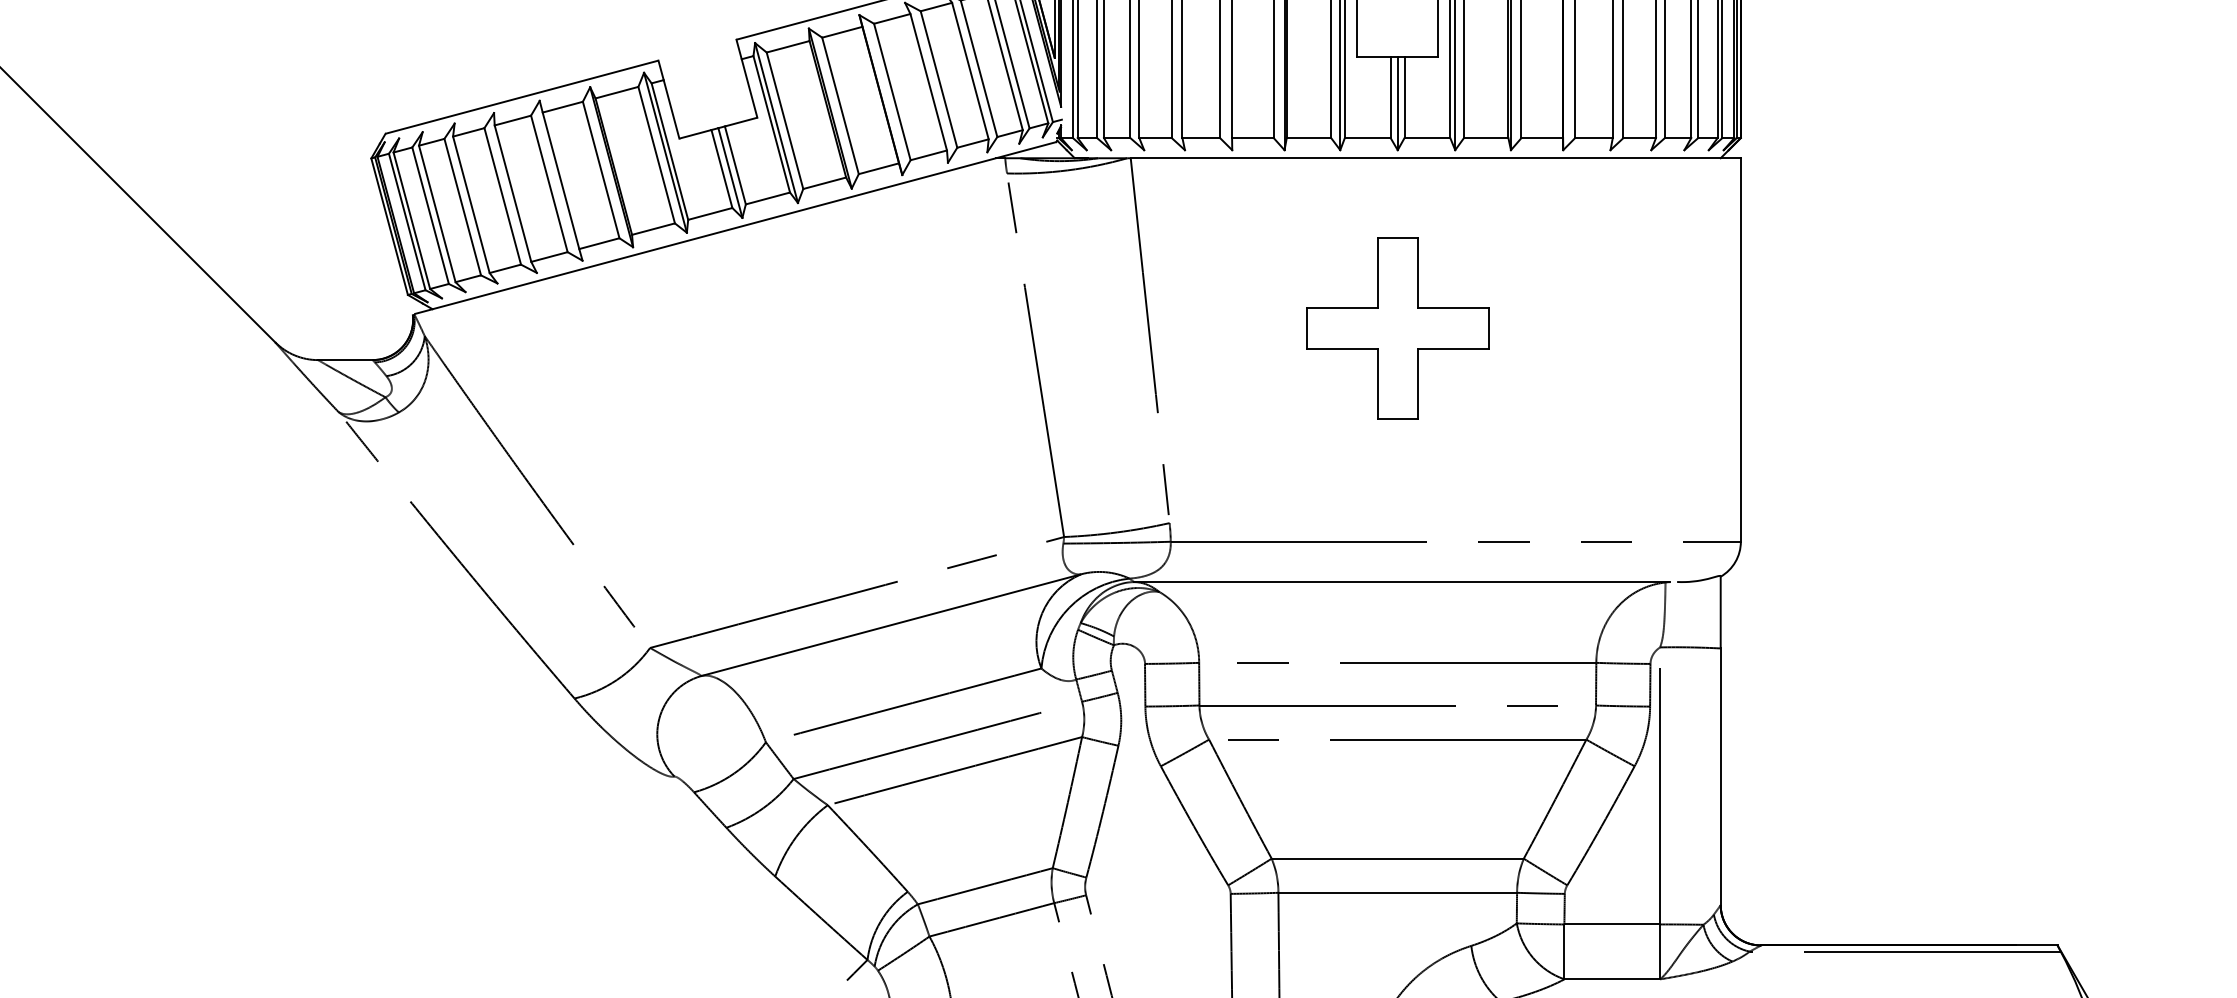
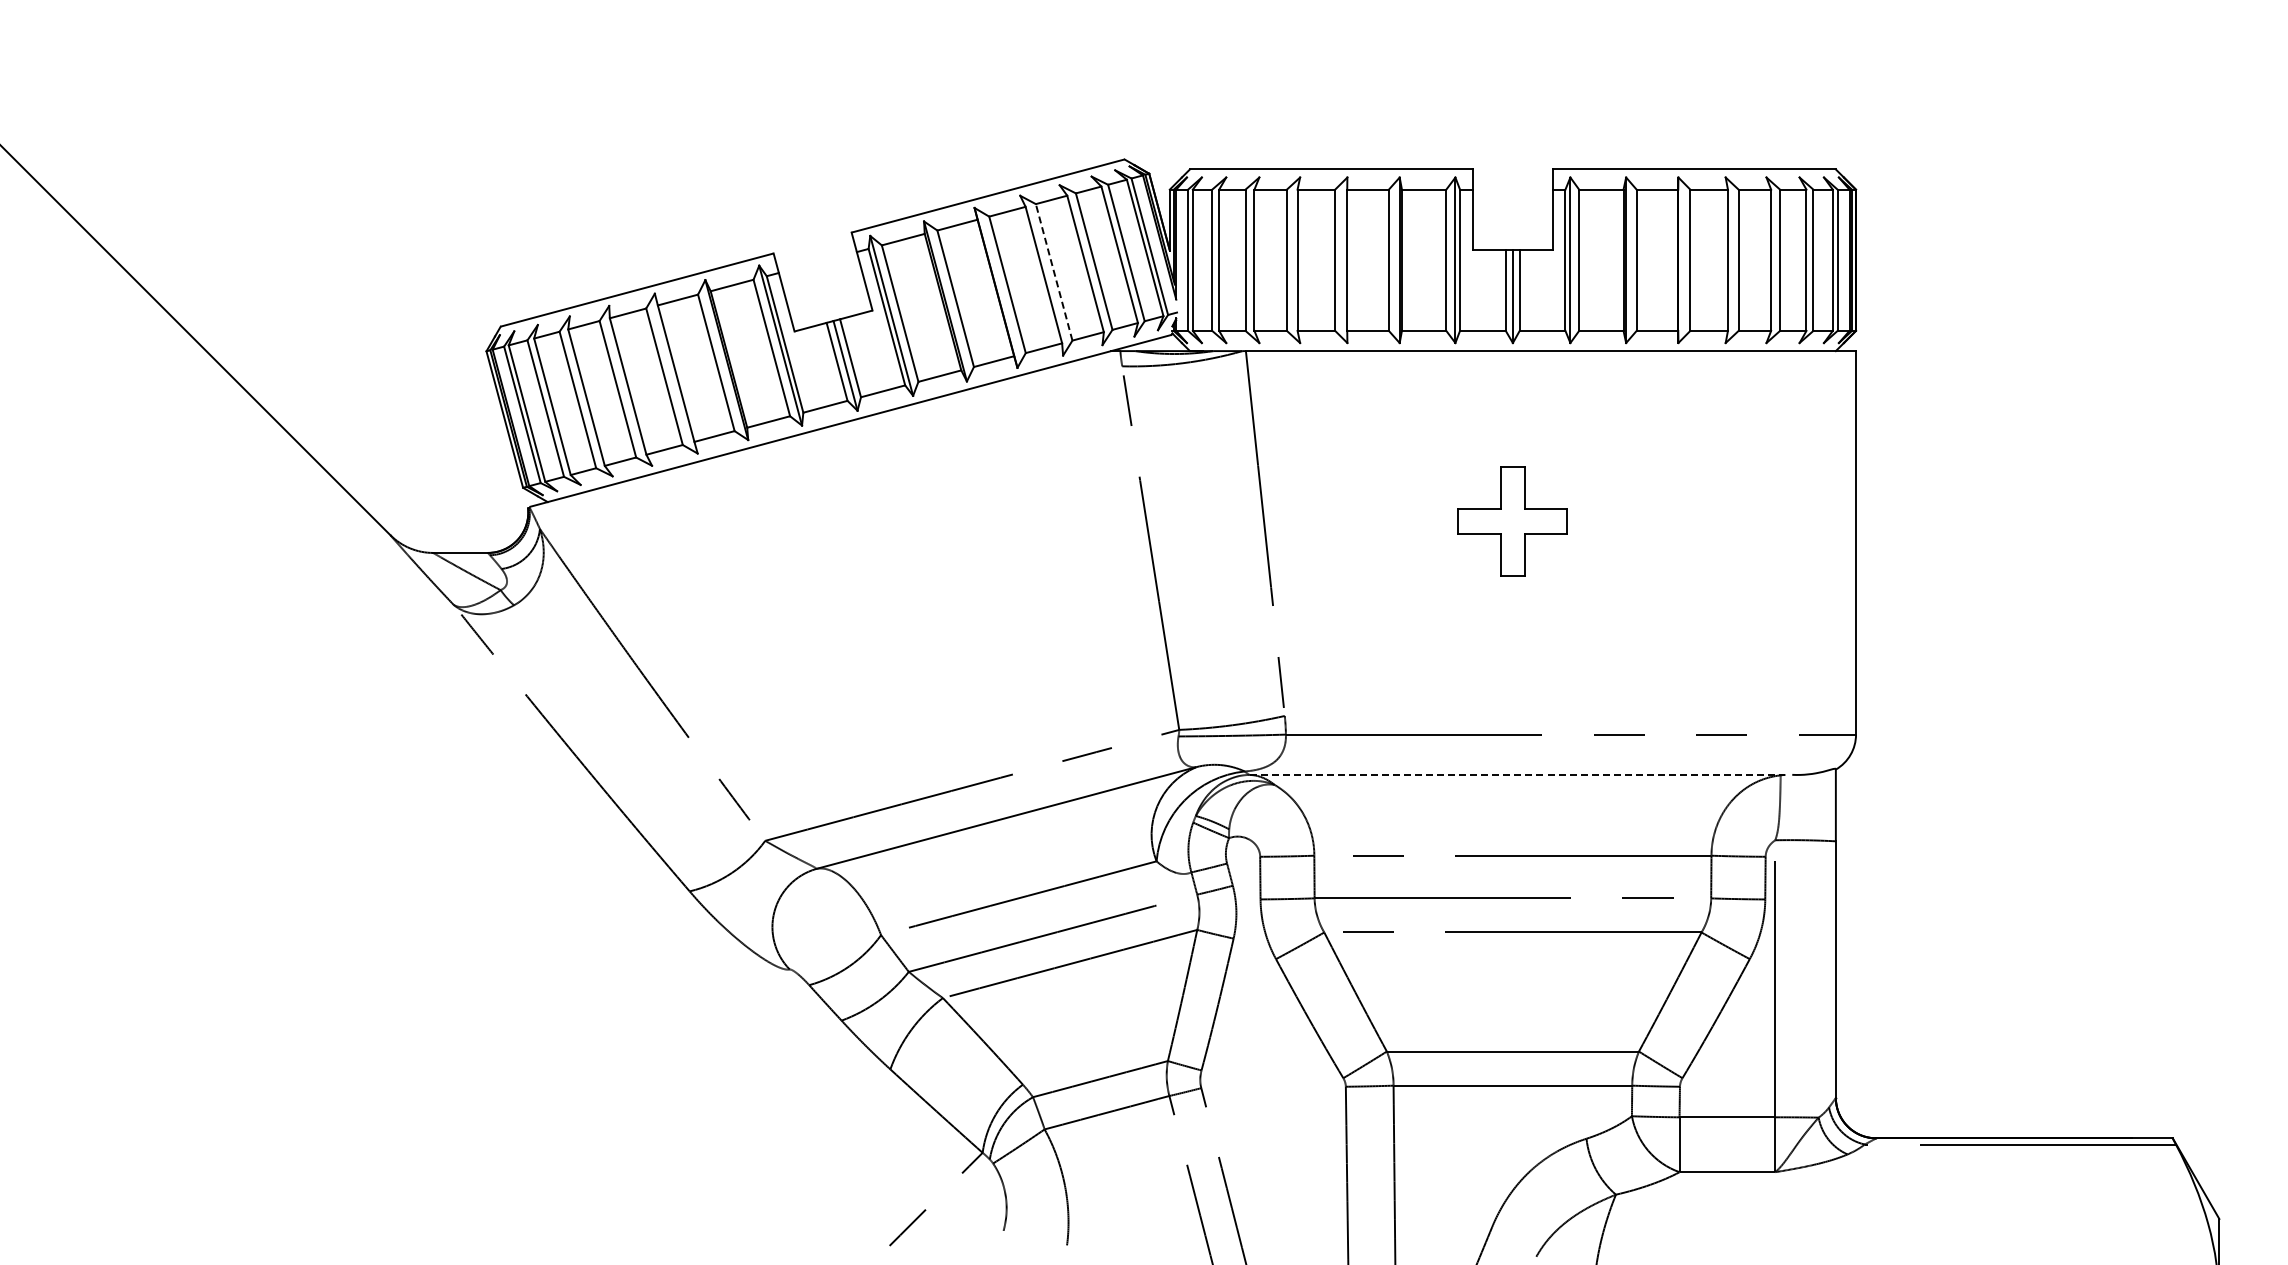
line: (939, 79) -> (1054, 272), solid -> dashed
part: (1397, 328) -> (1512, 521), size x0.6
line: (1402, 581) -> (1517, 774), solid -> dashed

